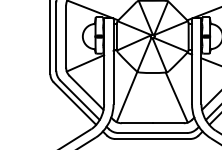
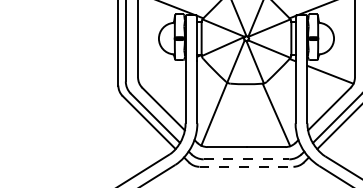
line: (84, 62) -> (161, 71), removed
line: (152, 133) -> (246, 159), solid -> dashed
line: (152, 138) -> (246, 166), solid -> dashed

